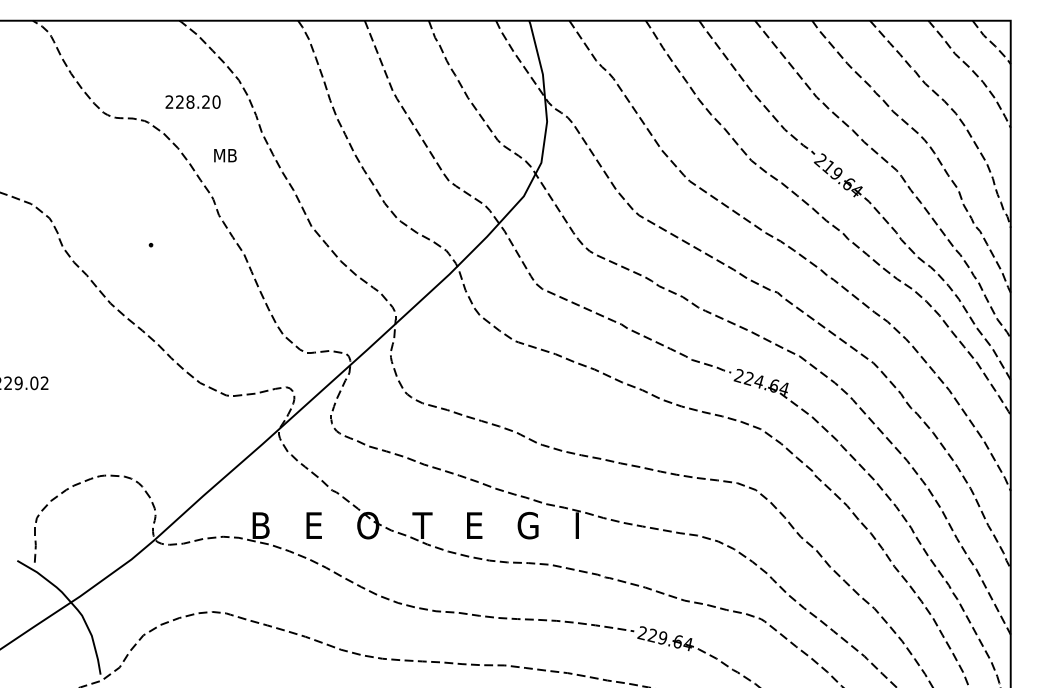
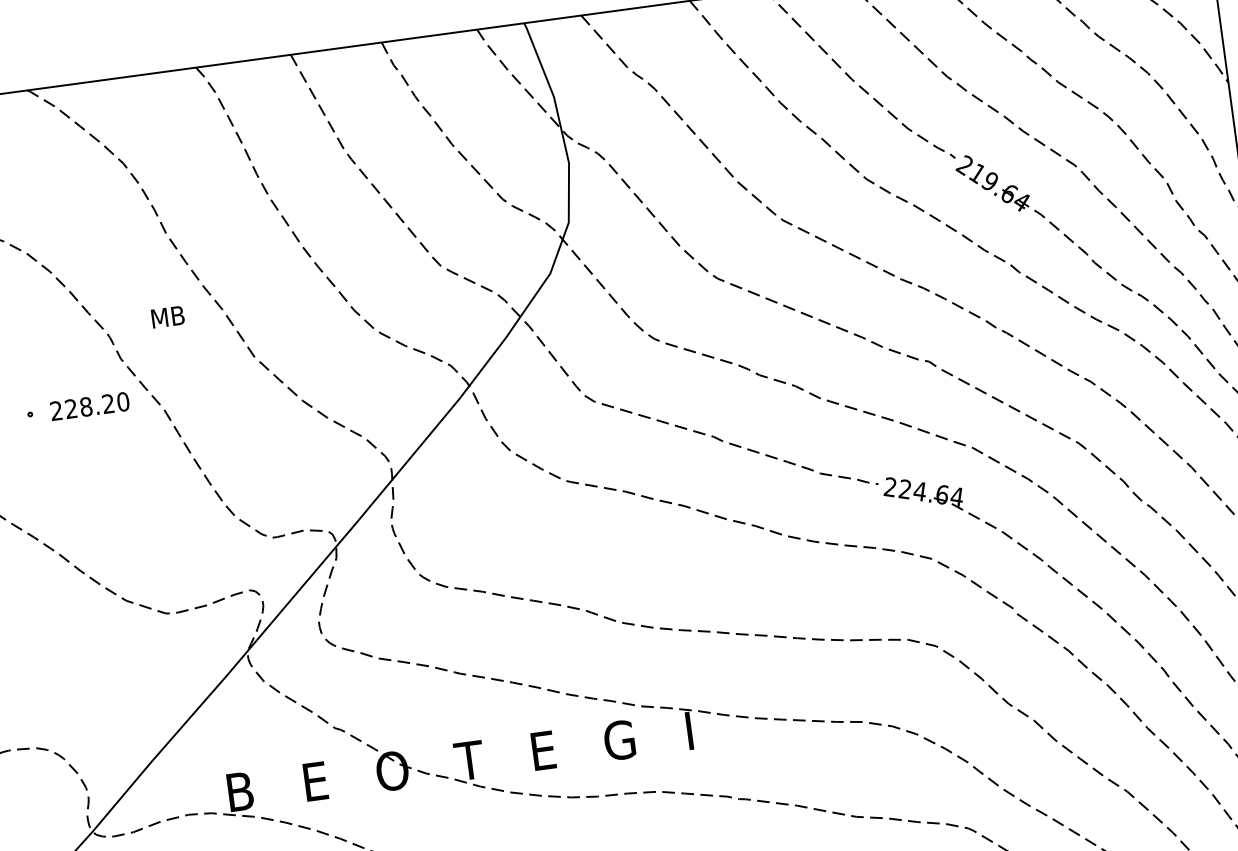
text: (192, 101) -> (89, 405), moved
text: (225, 155) -> (168, 316), moved

